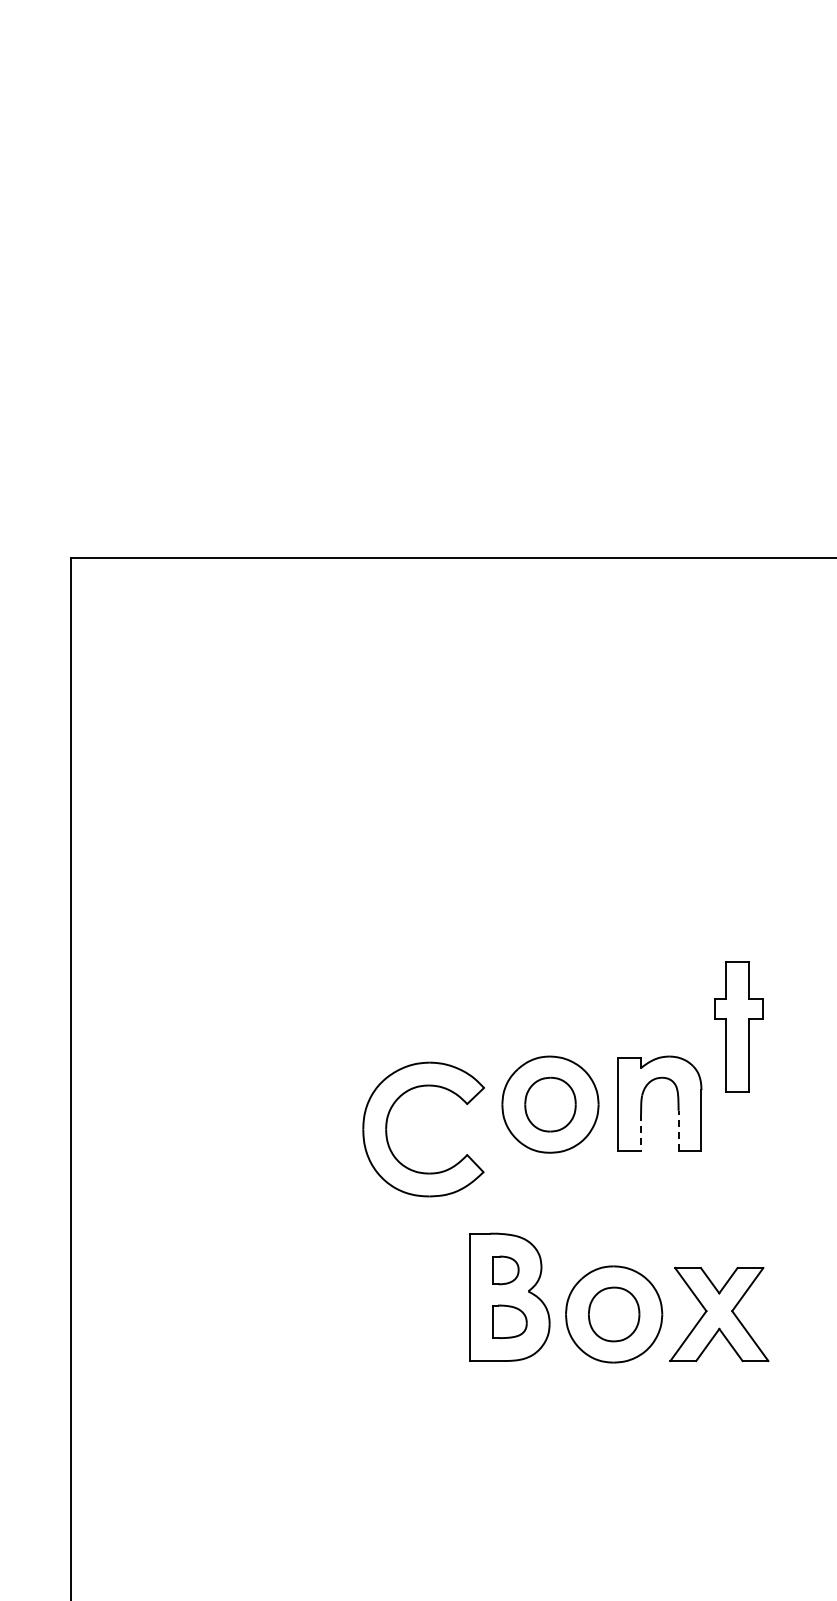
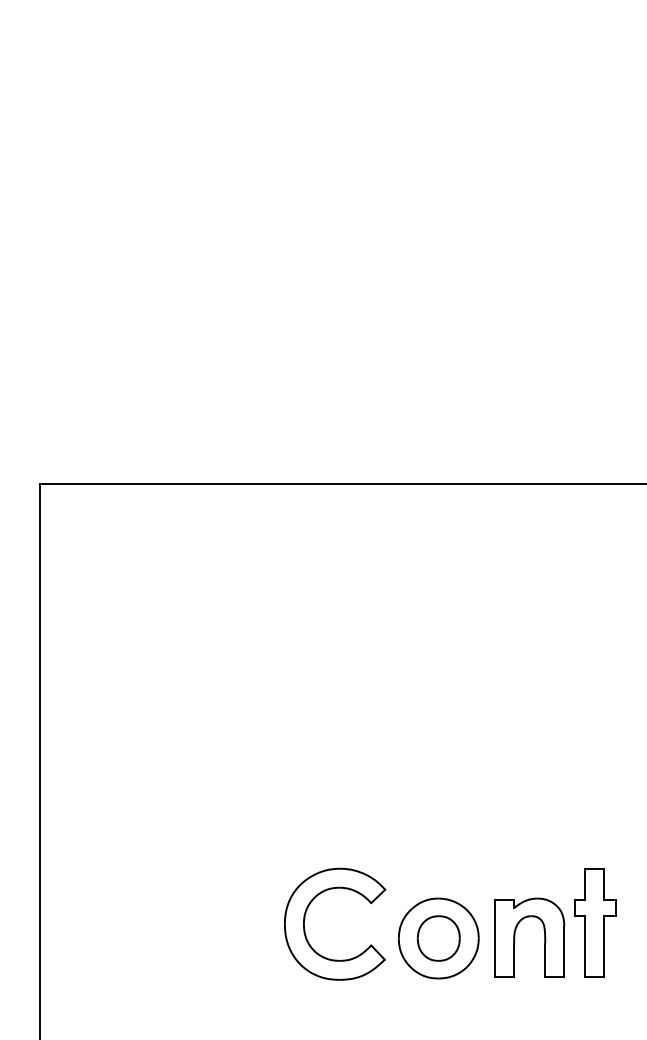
part: (738, 1026) -> (595, 922), moved
part: (387, 1128) -> (305, 923), moved
line: (678, 1130) -> (545, 959), dashed -> solid
line: (641, 1132) -> (514, 961), dashed -> solid

